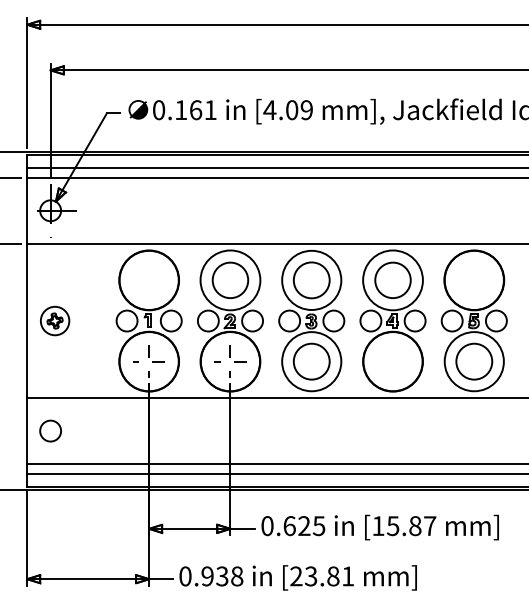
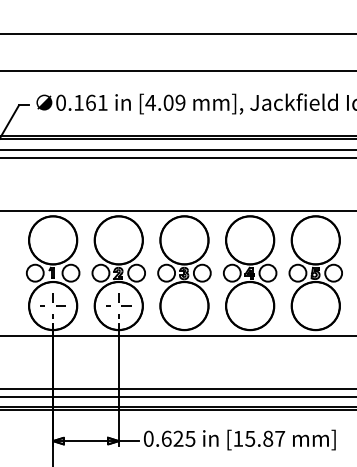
circle: (230, 279) -> (118, 239), size x1.67
circle: (392, 279) -> (249, 239), size x1.67
circle: (311, 280) -> (184, 240), size x1.67
circle: (311, 361) -> (184, 305), size x1.67
circle: (474, 361) -> (315, 305), size x1.67

